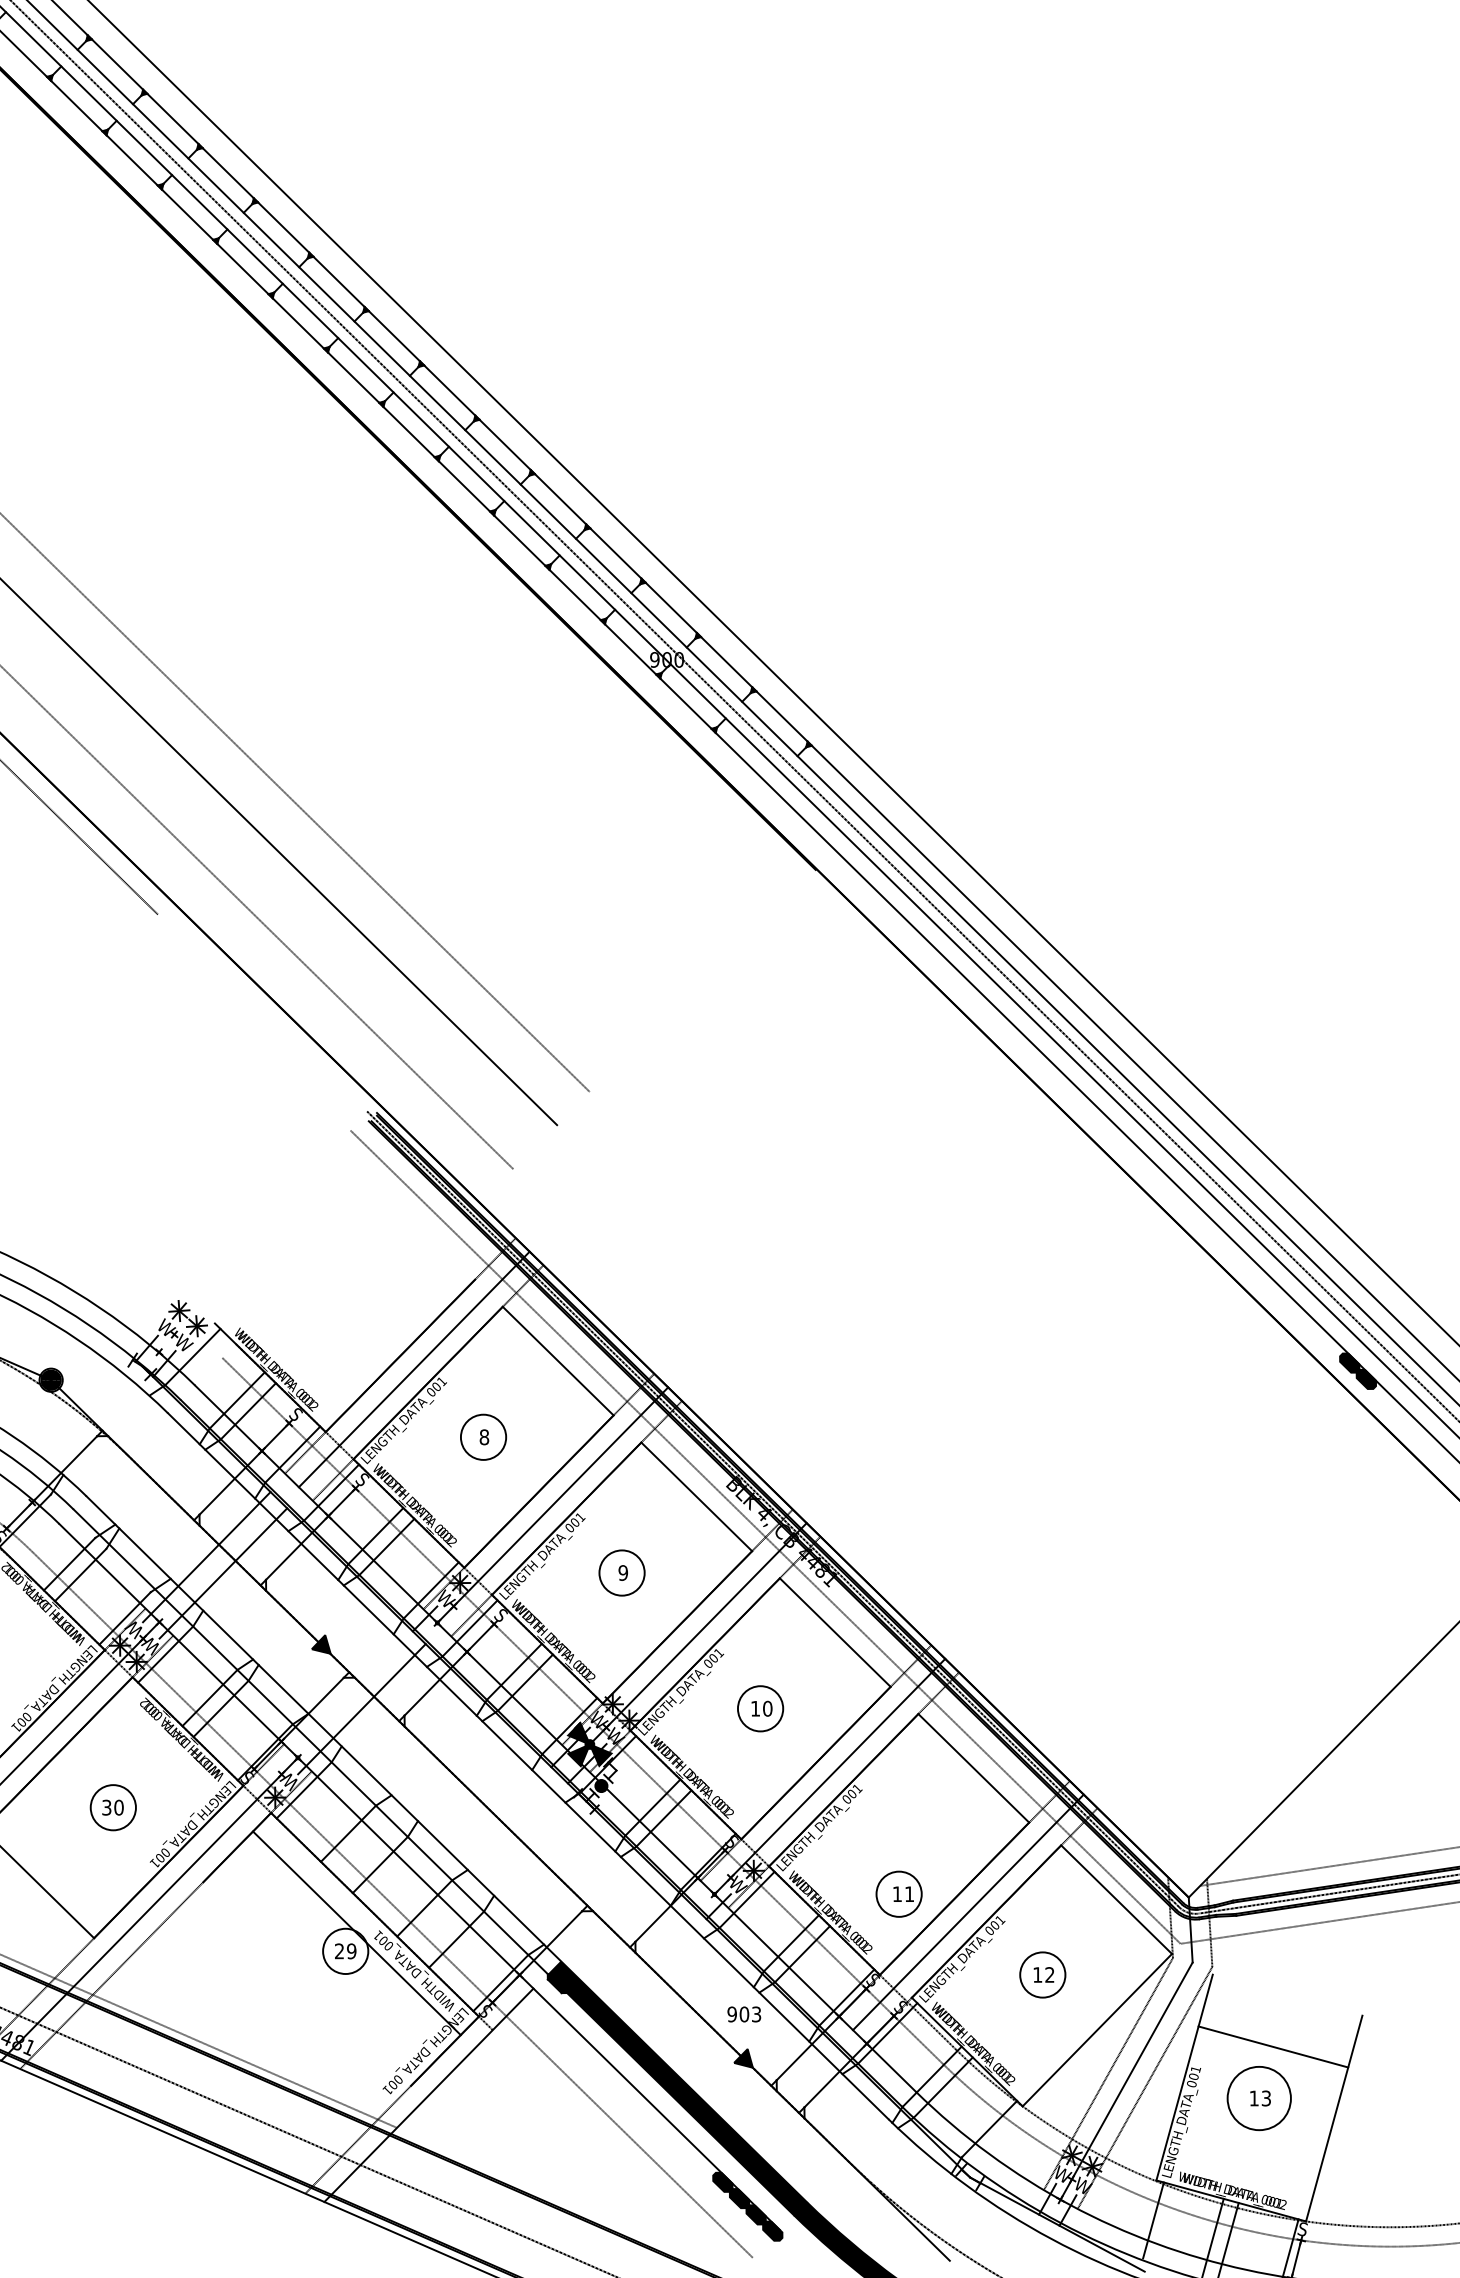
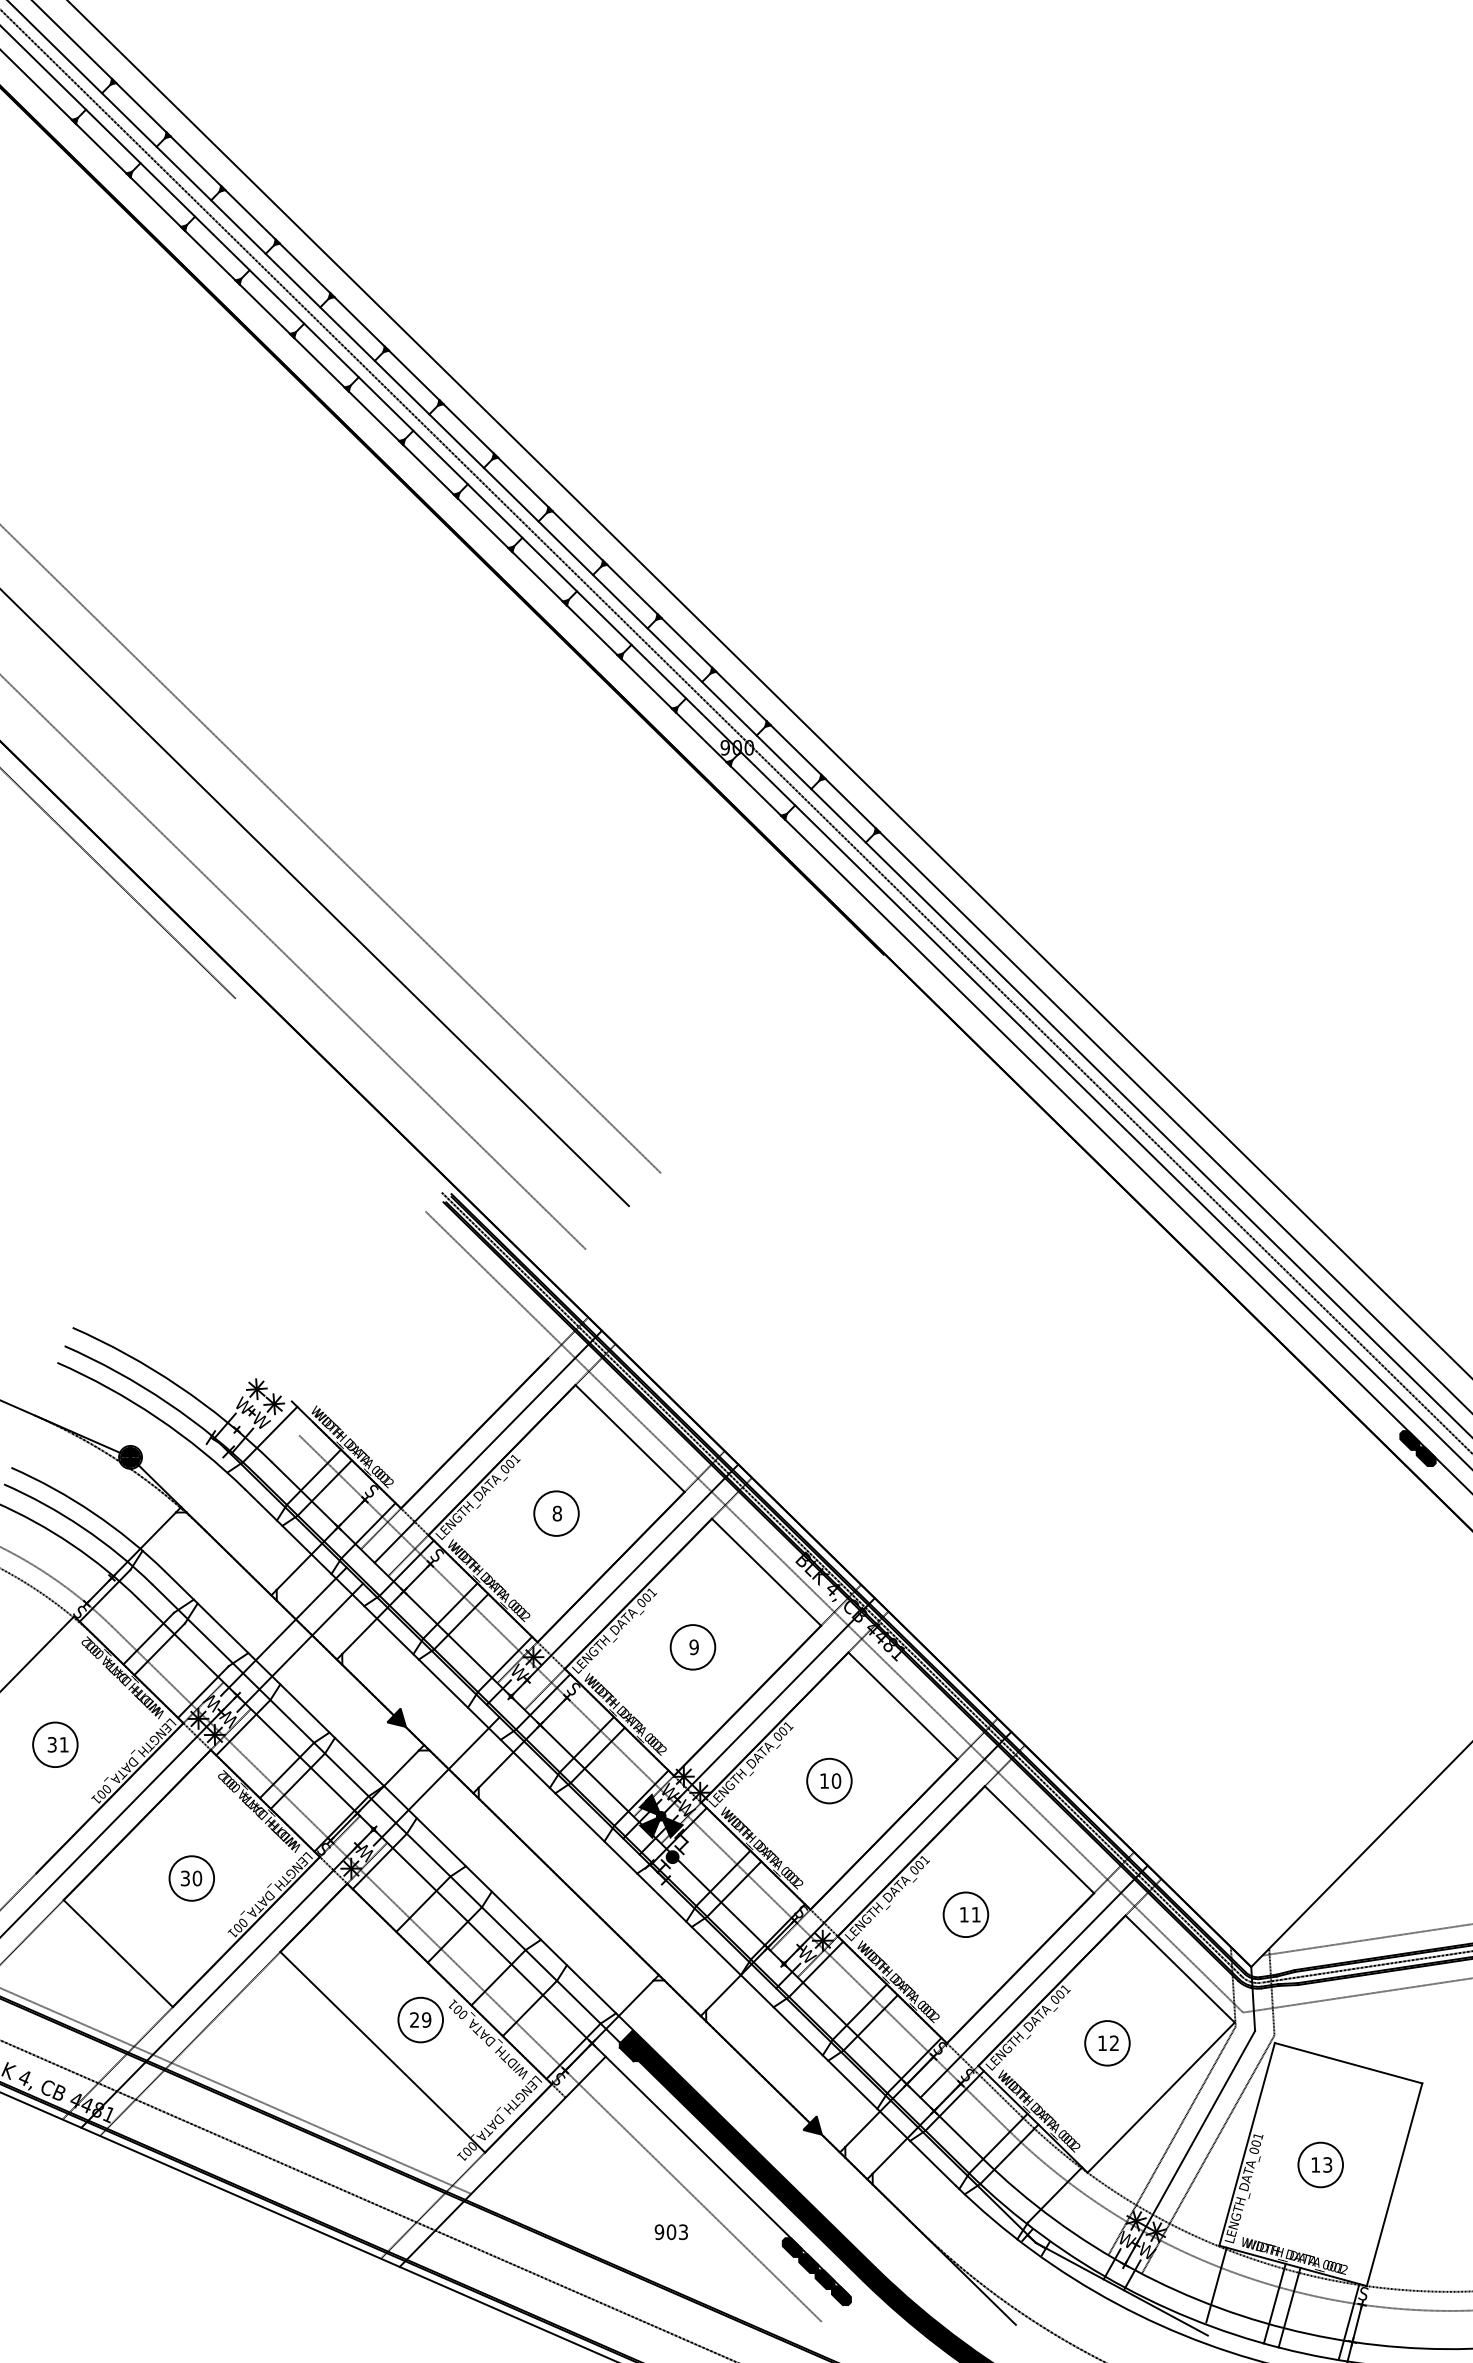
part: (898, 1893) -> (965, 1914), moved
line: (356, 1932) -> (382, 2051), moved
text: (743, 2014) -> (670, 2232), moved
line: (1273, 2047) -> (1348, 2063), moved
circle: (1259, 2098) -> (1320, 2164), size x0.71

